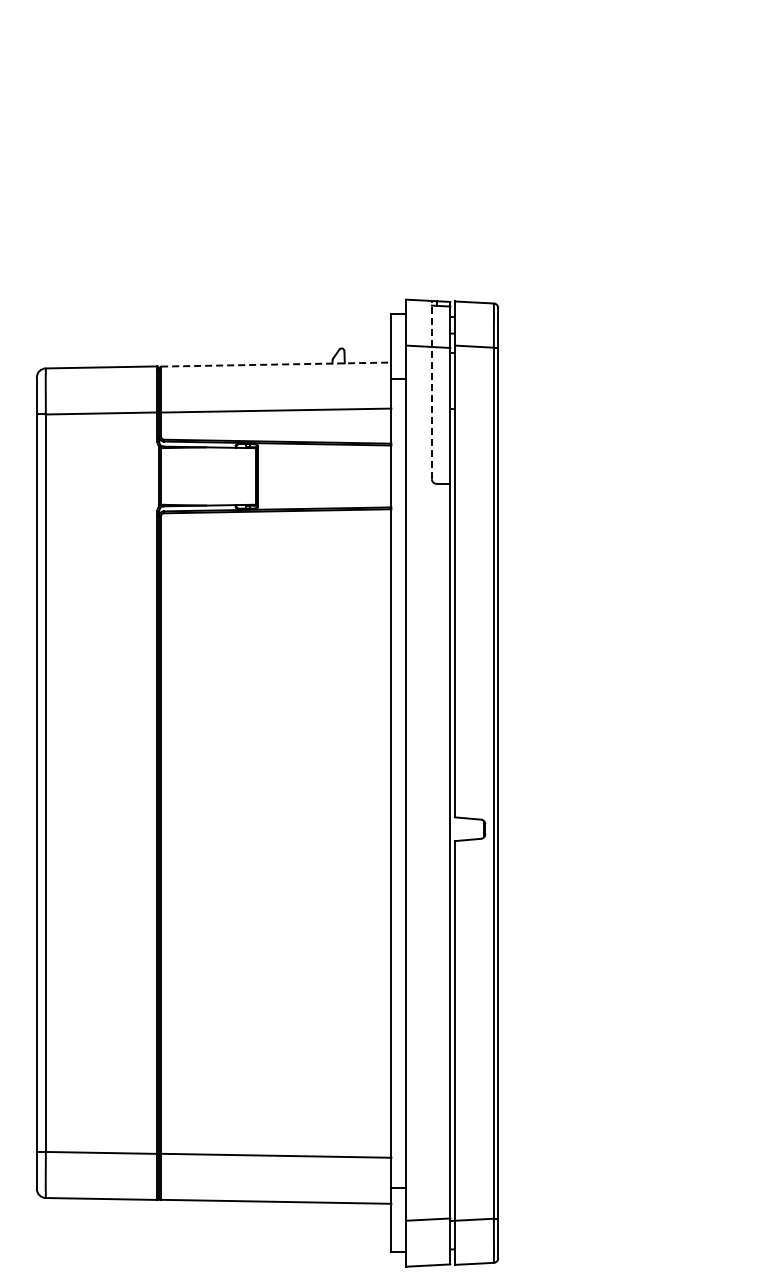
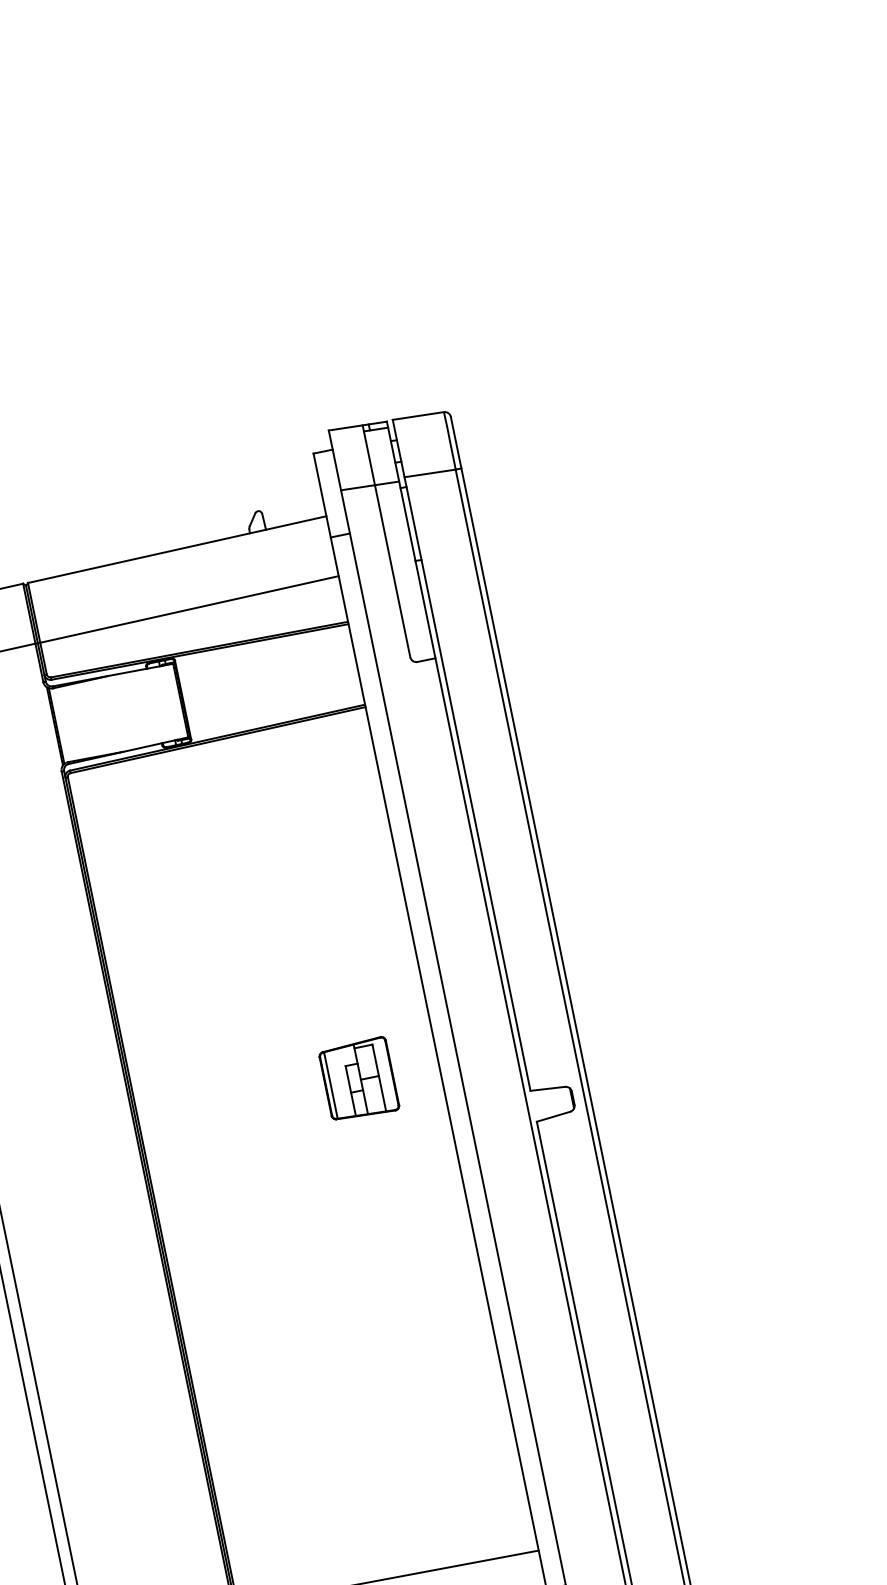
line: (276, 364) -> (177, 549), dashed -> solid
line: (431, 389) -> (385, 540), dashed -> solid
part: (329, 782) -> (358, 1079), added

